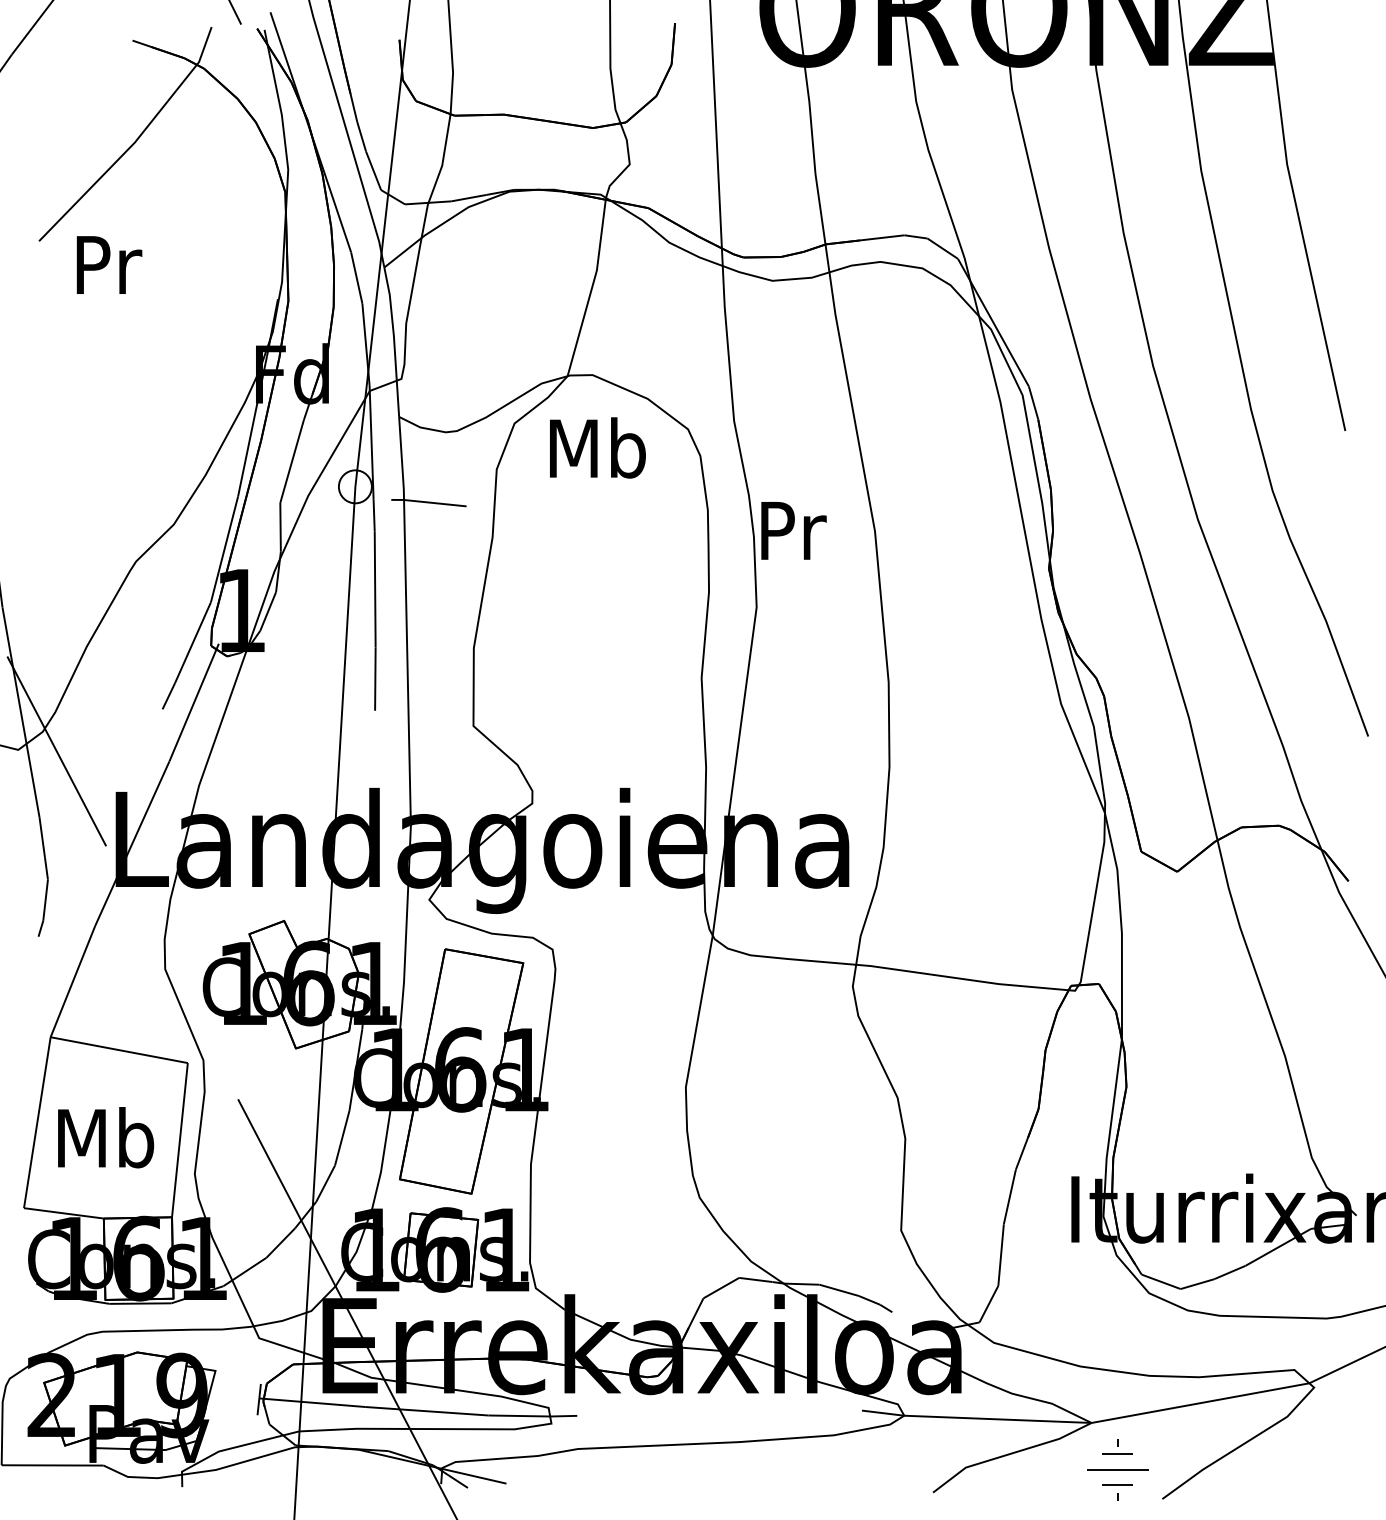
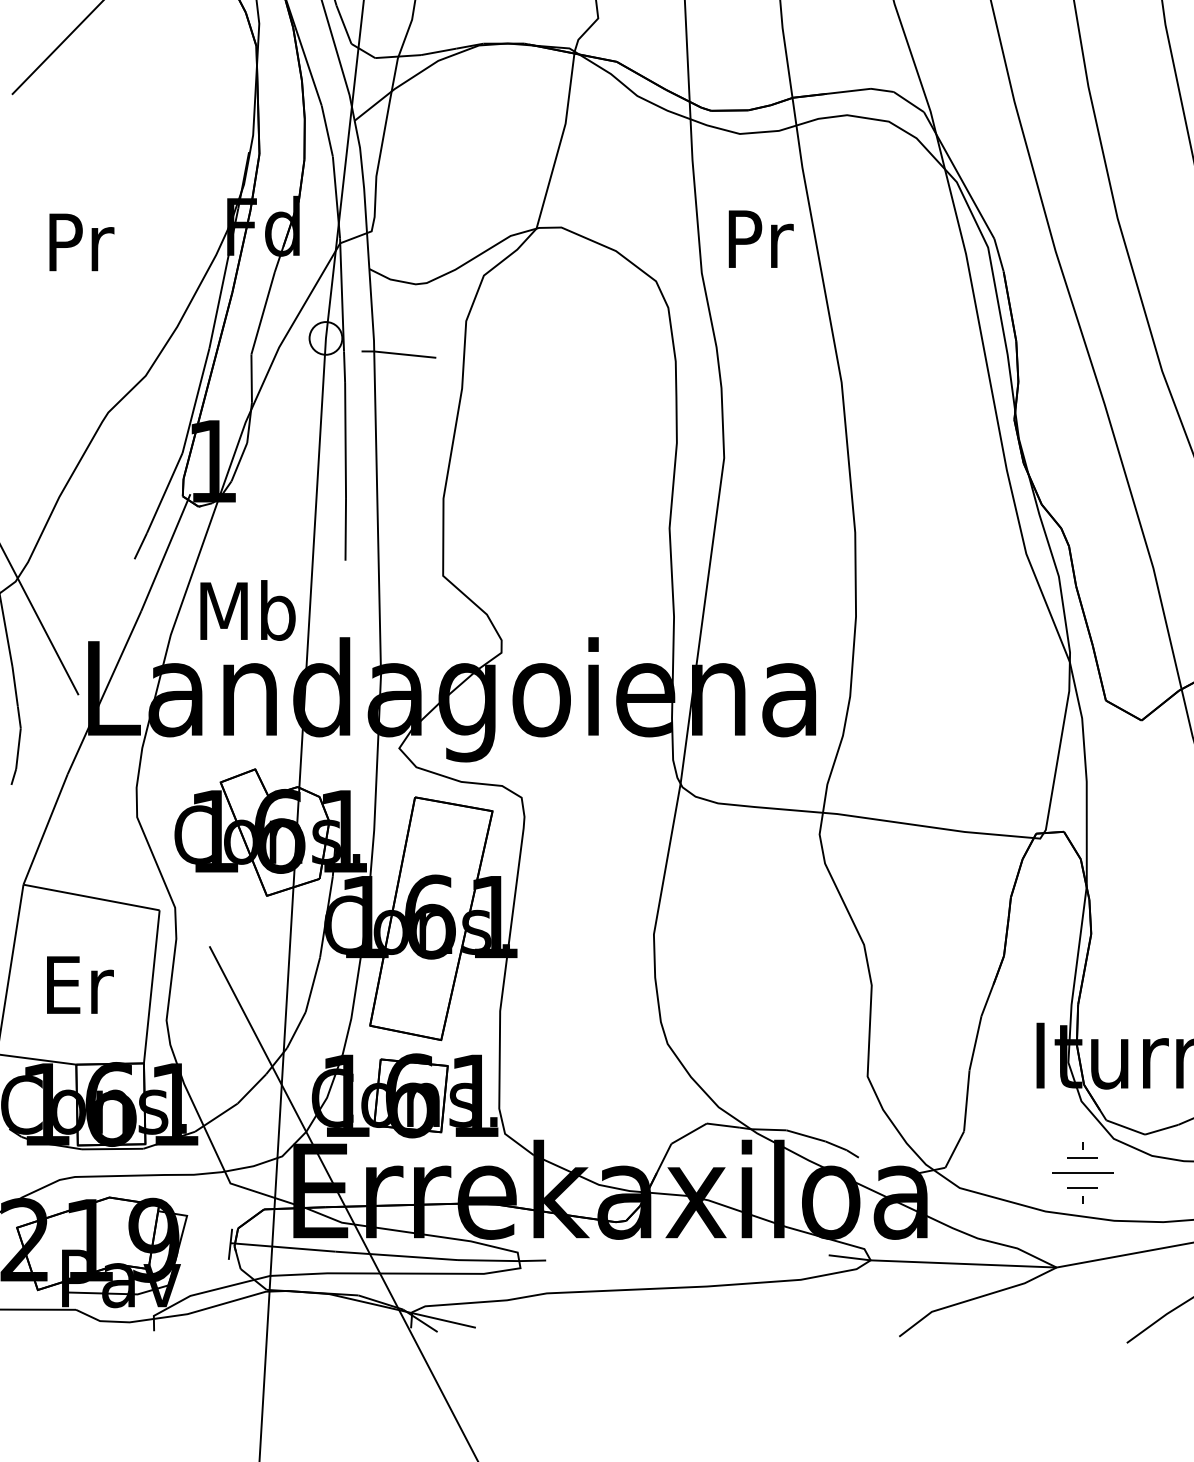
text: (109, 264) -> (81, 241), moved
text: (597, 447) -> (247, 610), moved
text: (793, 530) -> (760, 238), moved
text: (106, 1137) -> (78, 984), Mb -> Er
part: (1117, 1469) -> (1082, 1172), moved

